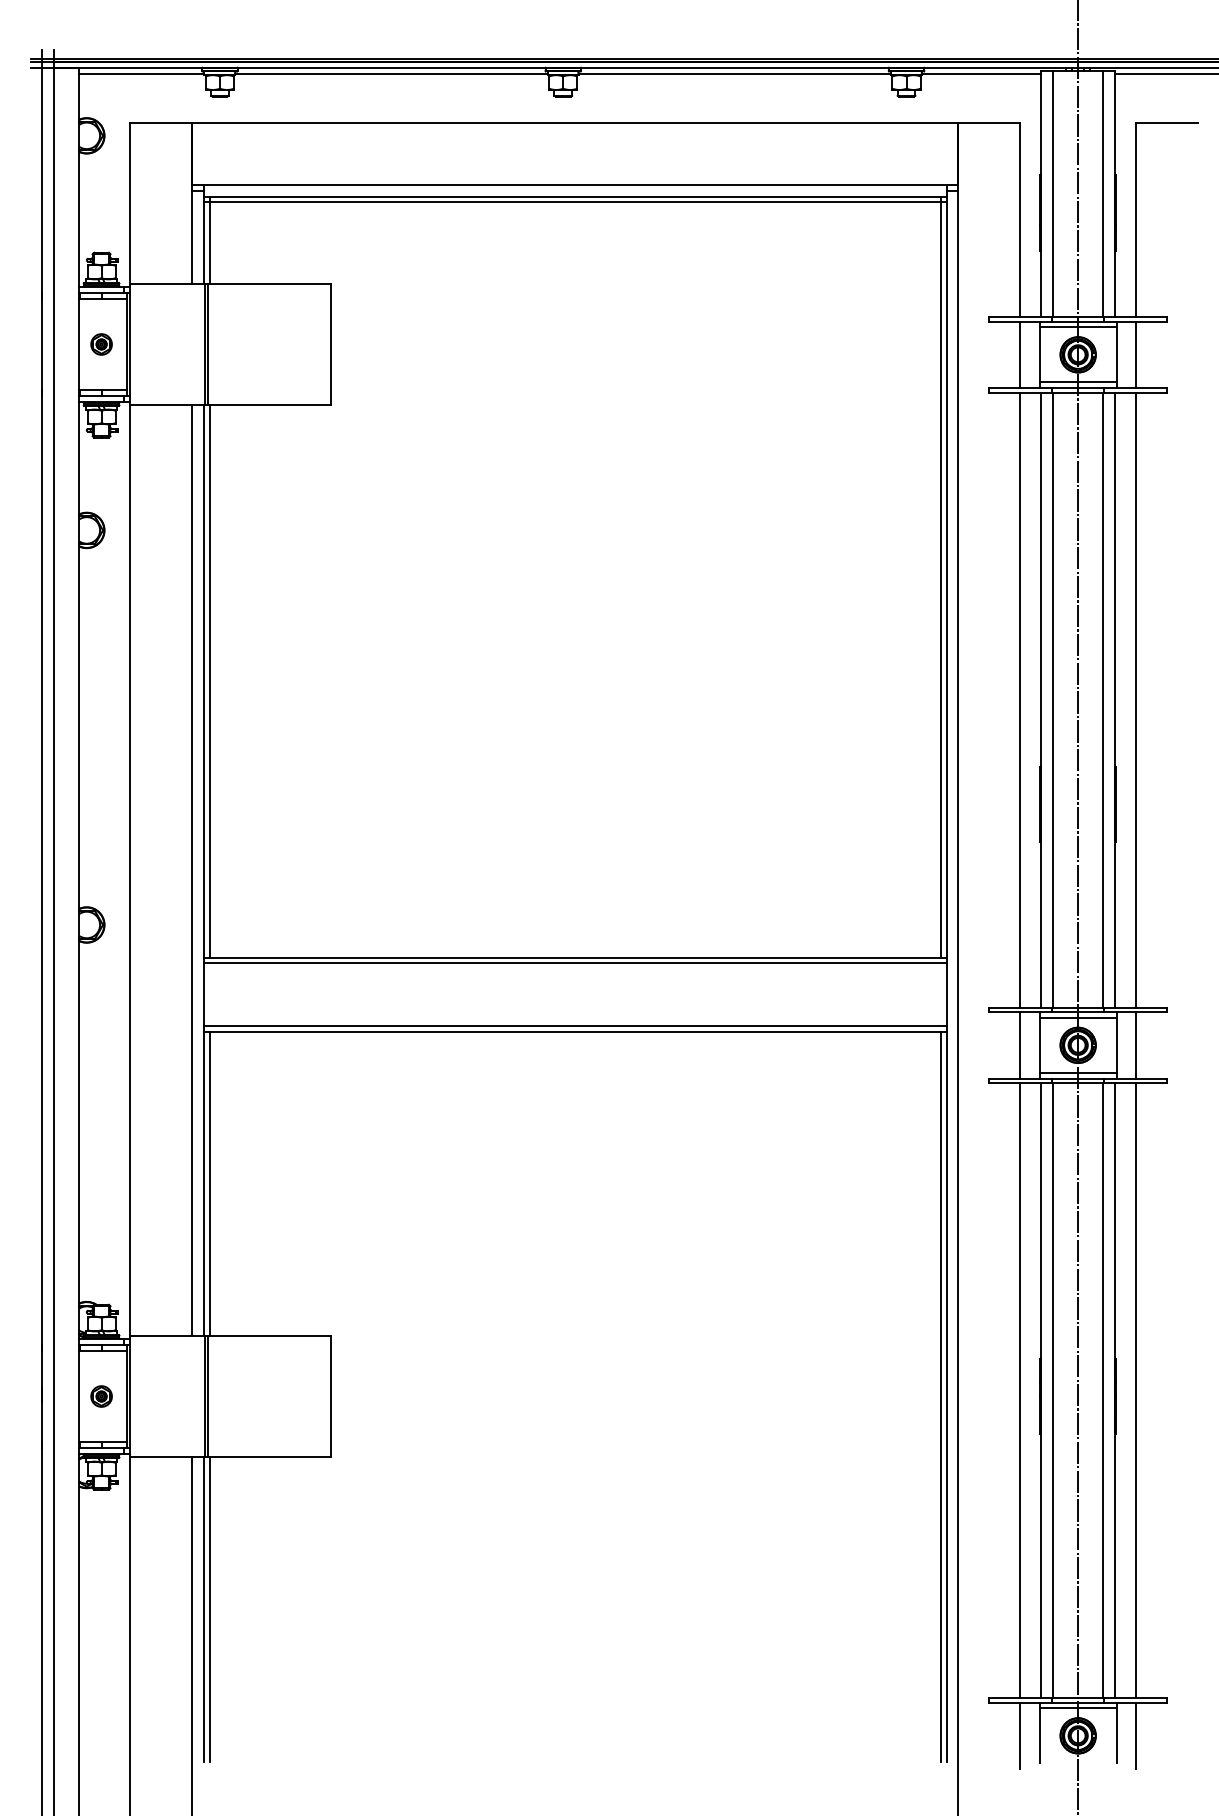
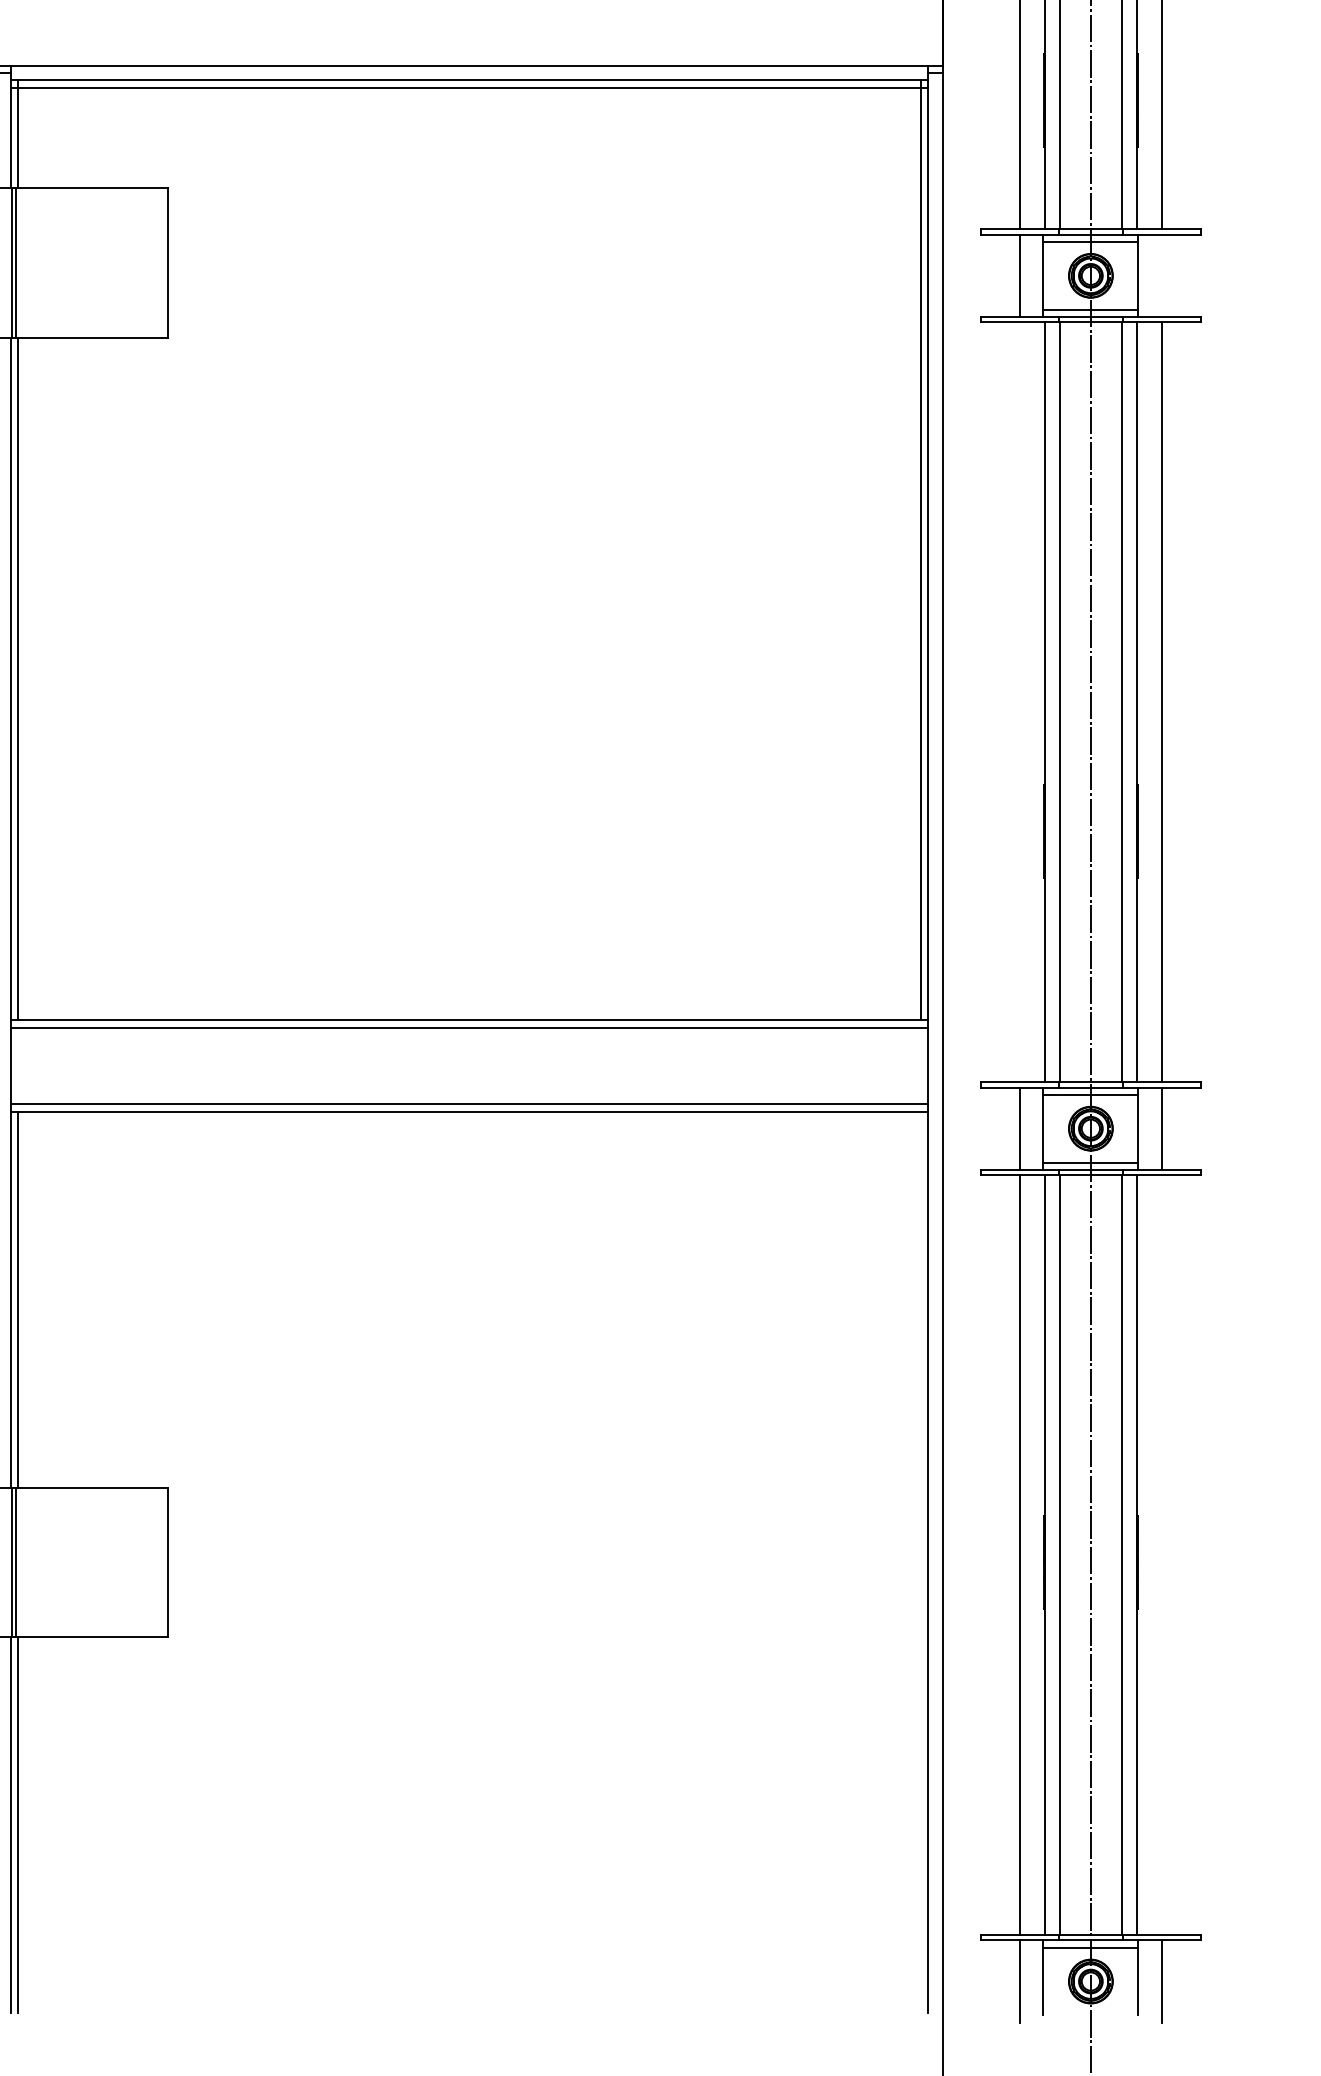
line: (1135, 354) -> (1161, 275), removed
line: (1020, 699) -> (1019, 701), removed
line: (1135, 1390) -> (1161, 1555), removed
line: (940, 1396) -> (920, 1562), removed

